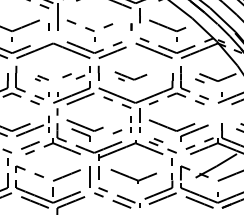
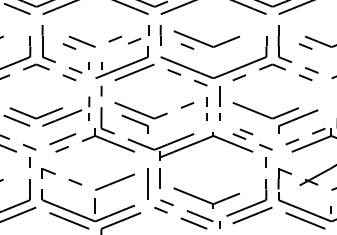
part: (130, 76) -> (206, 40), size x1.43
part: (41, 78) -> (78, 43), size x1.67
line: (117, 131) -> (187, 104), moved
part: (133, 175) -> (206, 196), moved

